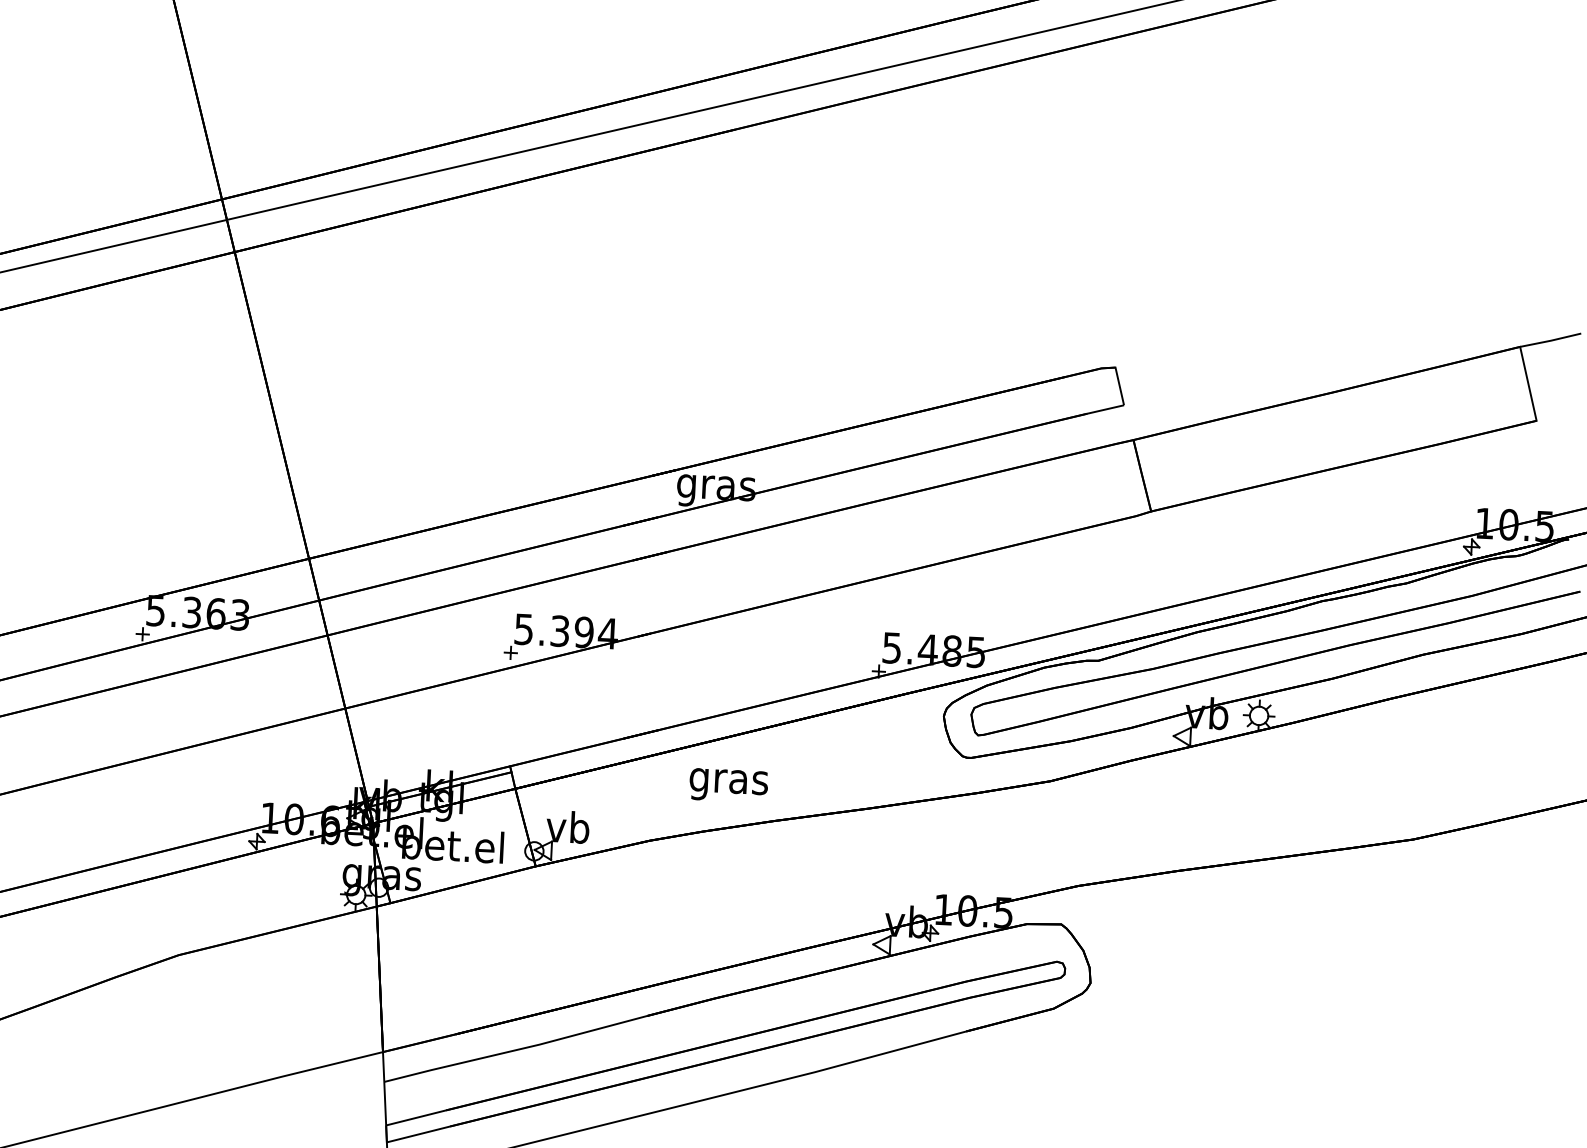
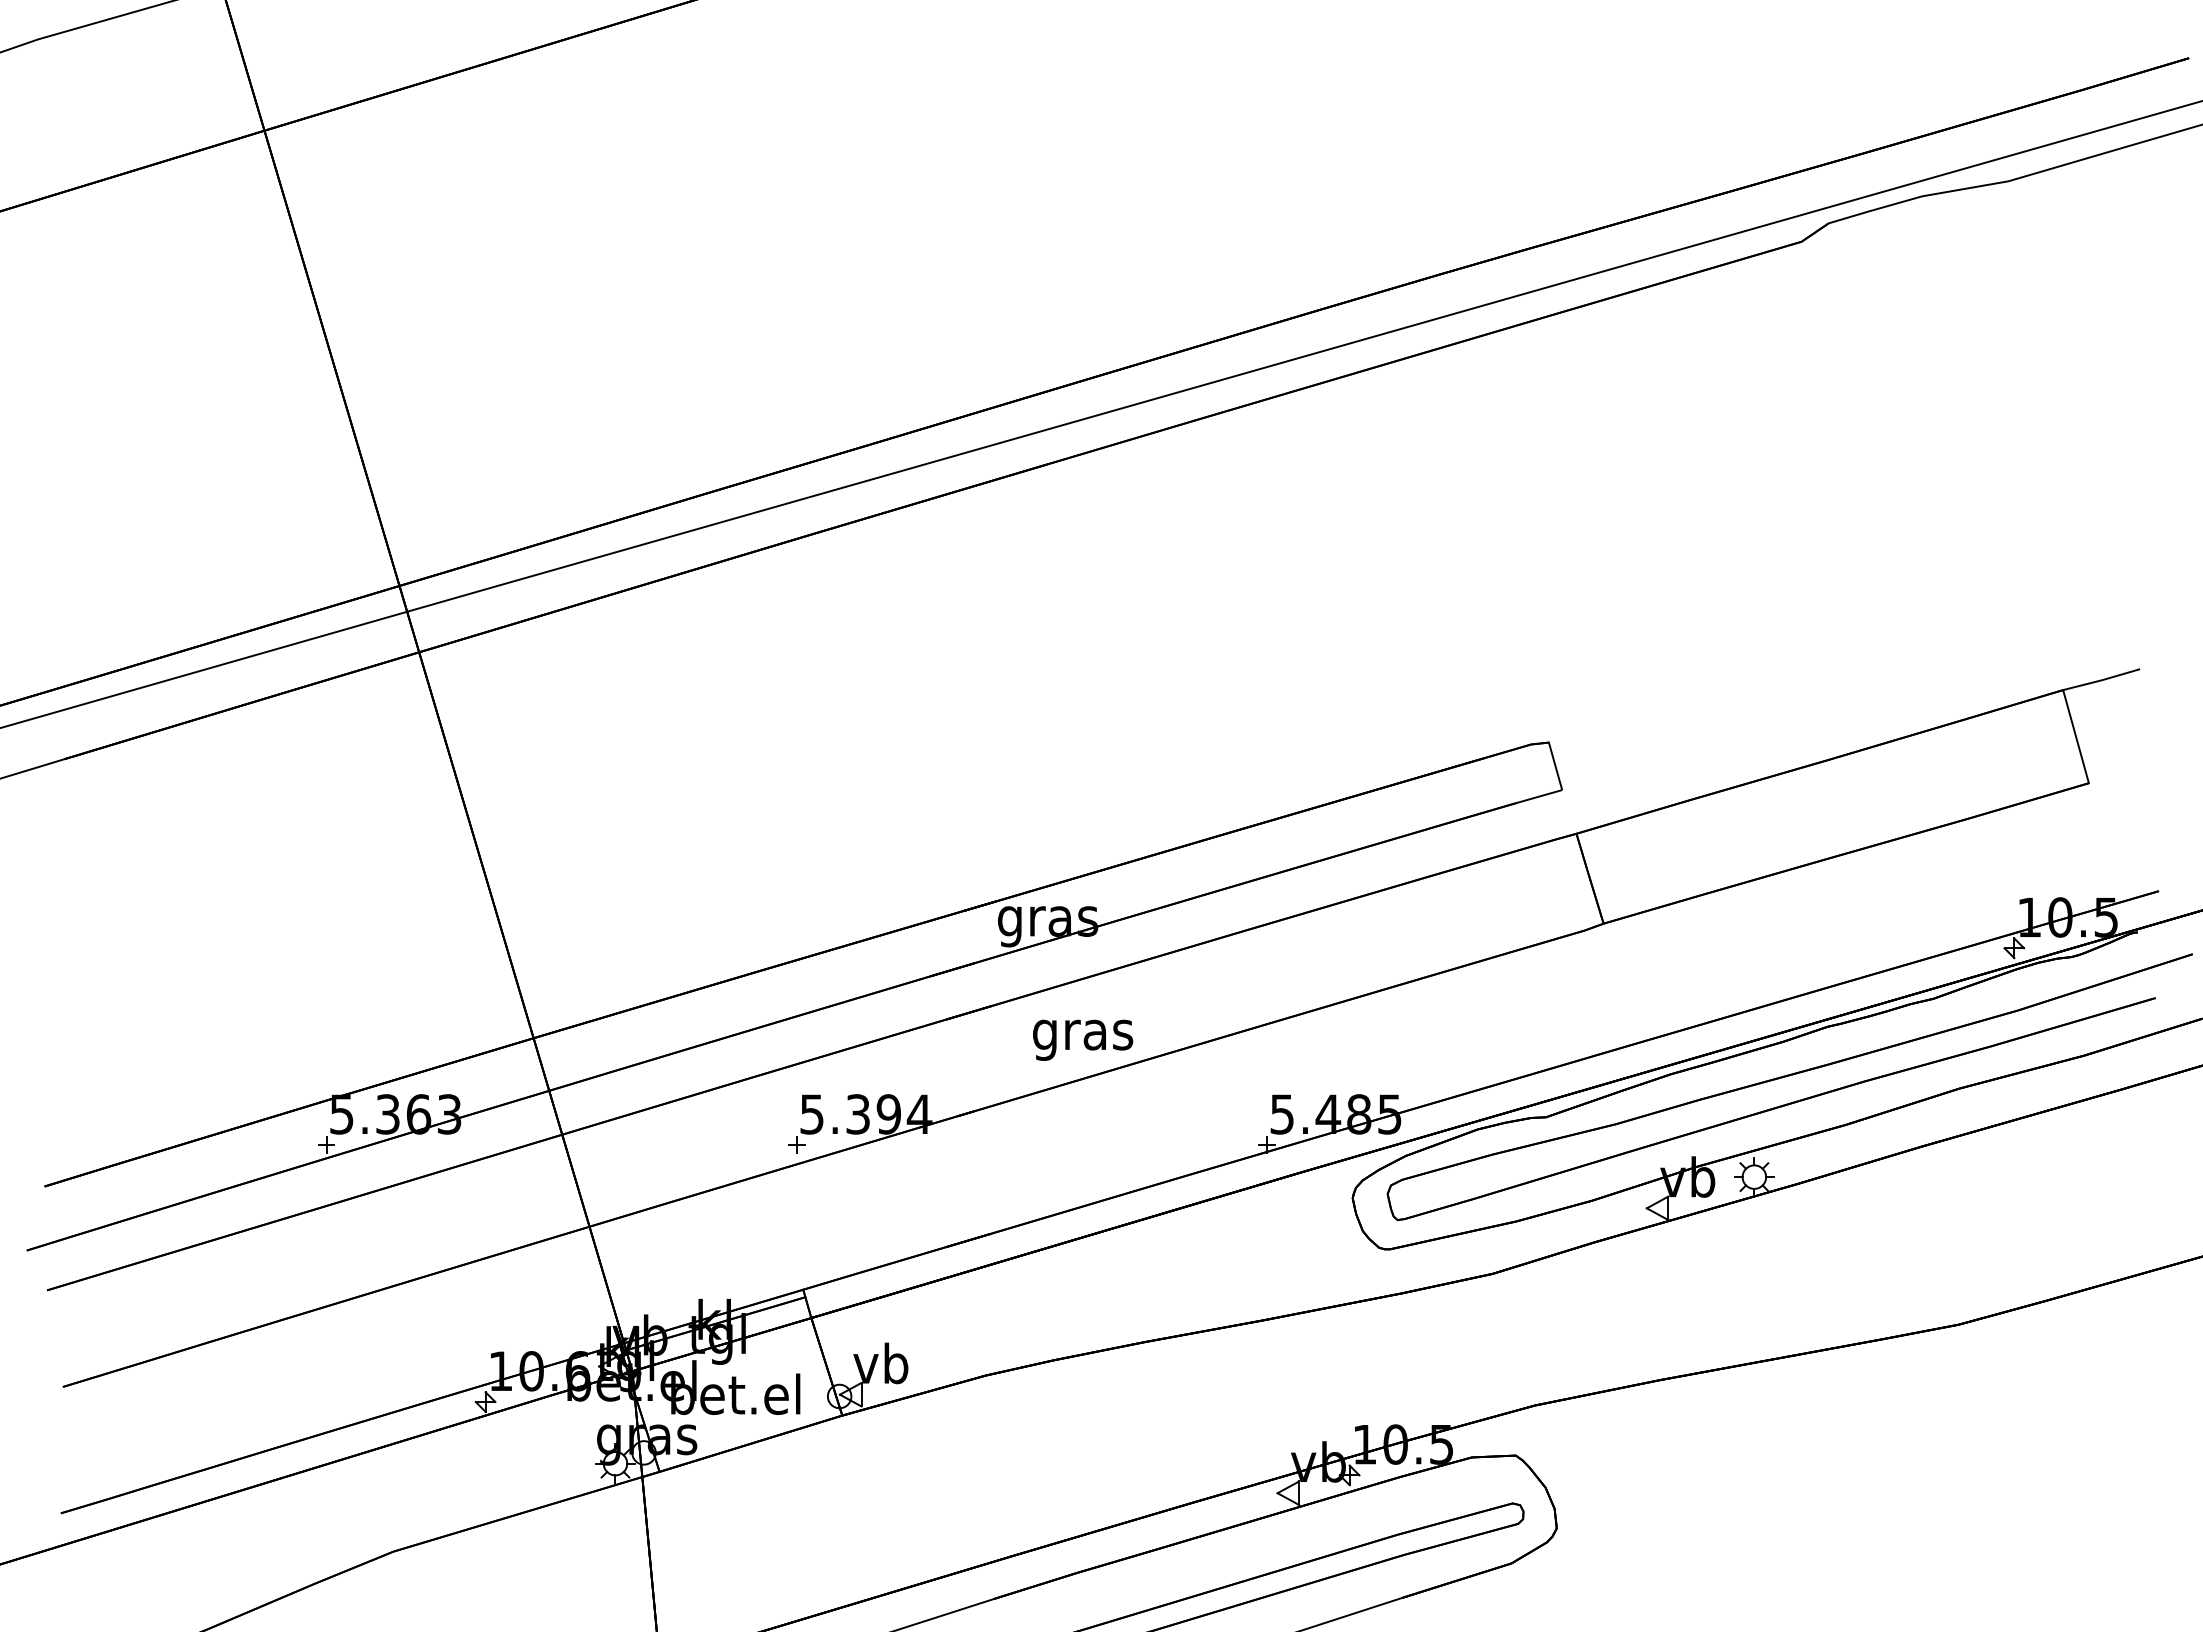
text: (729, 785) -> (1083, 1039), moved

